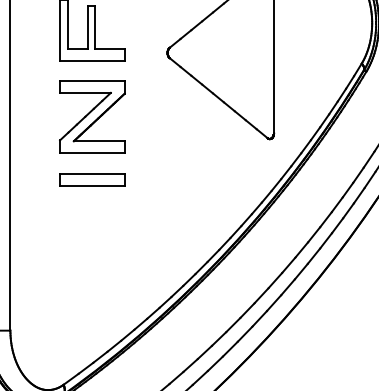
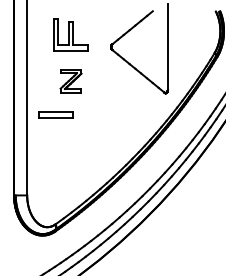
part: (91, 115) -> (70, 80), size x0.6
part: (91, 179) -> (55, 114), moved

